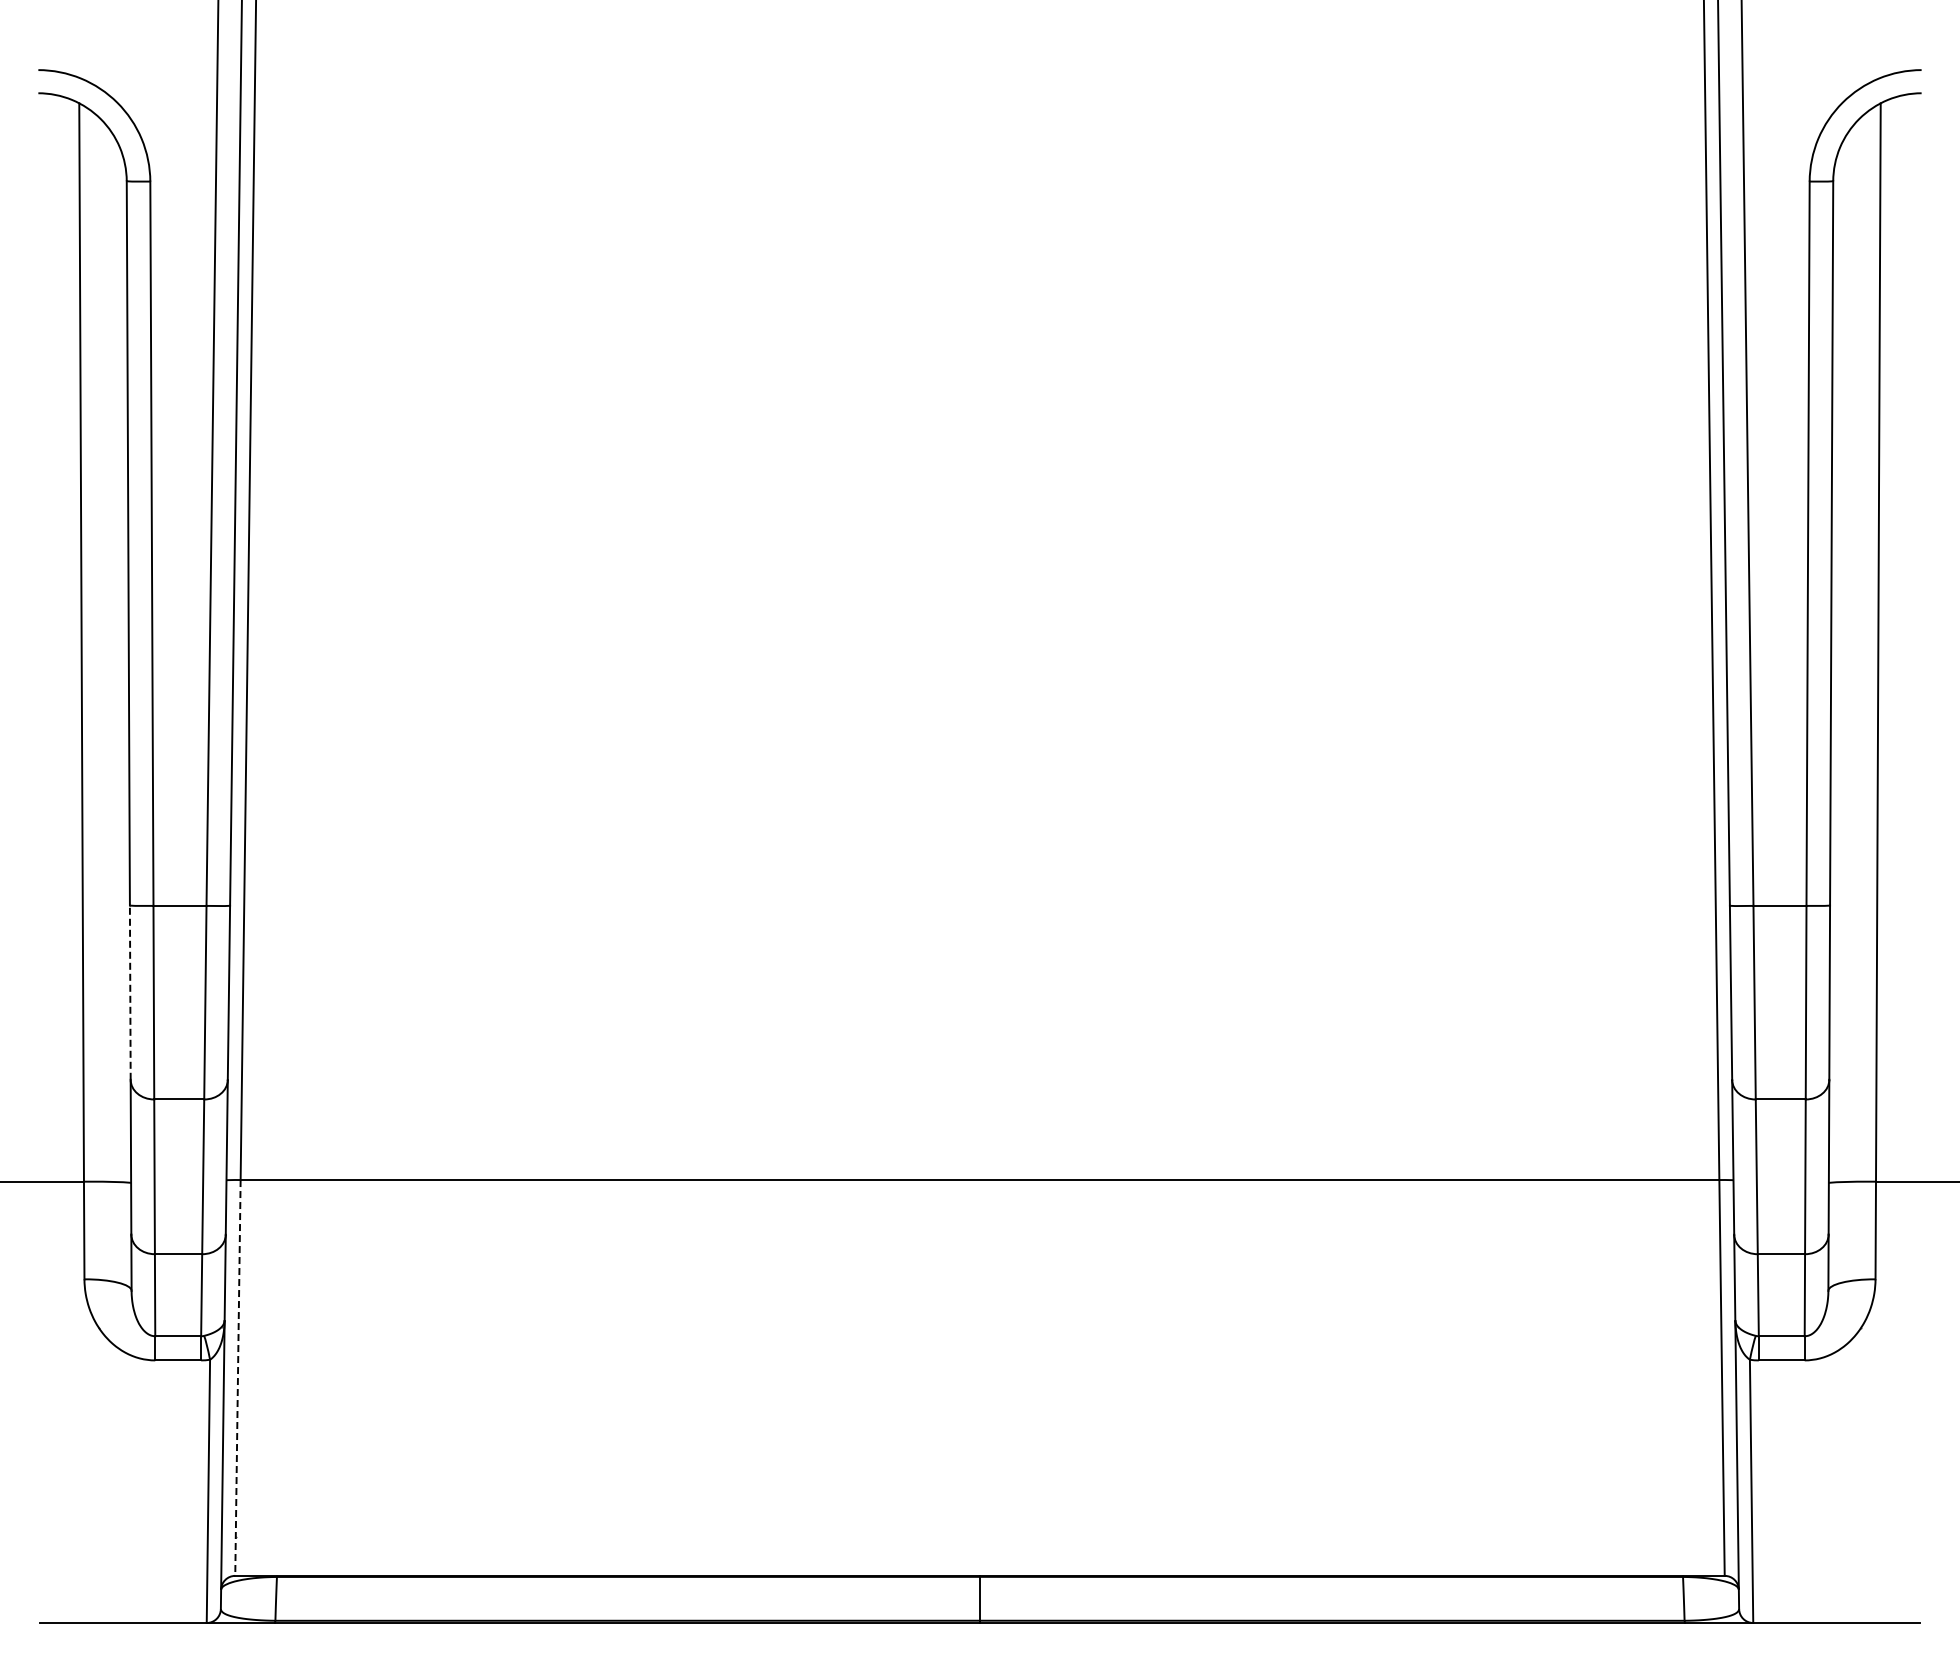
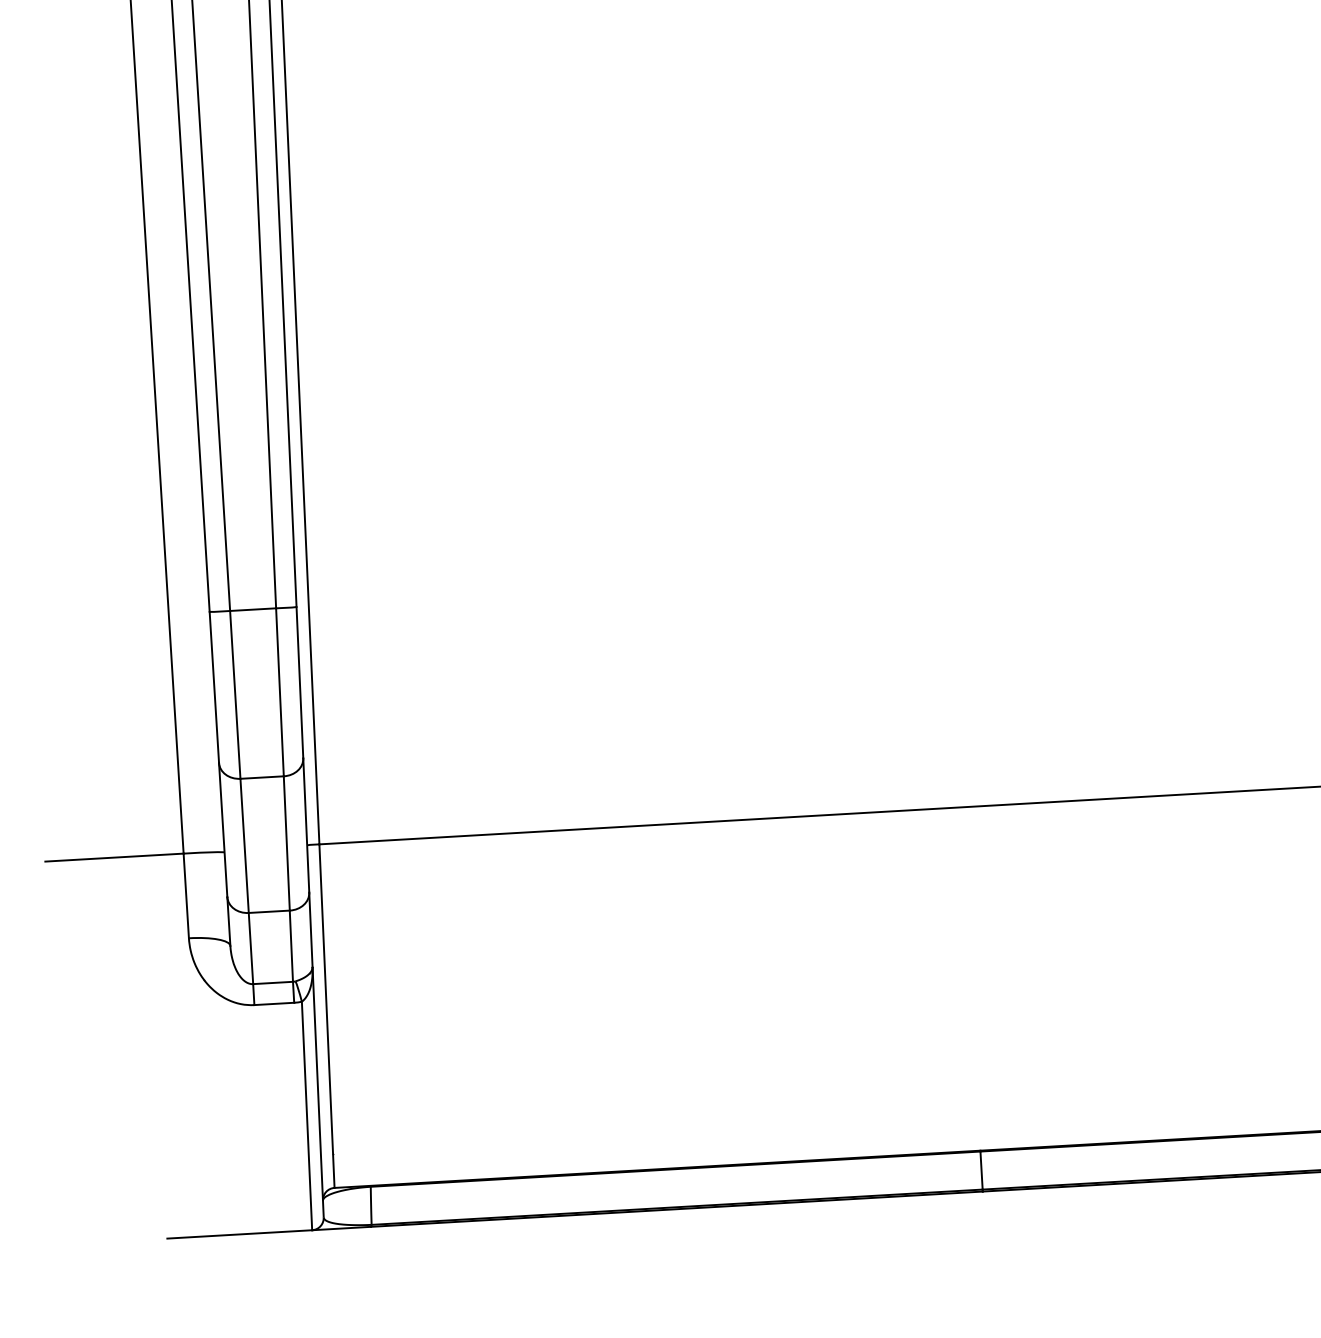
line: (130, 992) -> (214, 687), dashed -> solid
line: (237, 1377) -> (326, 1015), dashed -> solid

